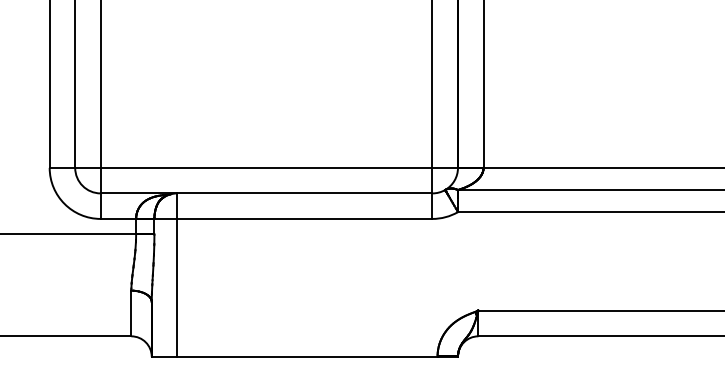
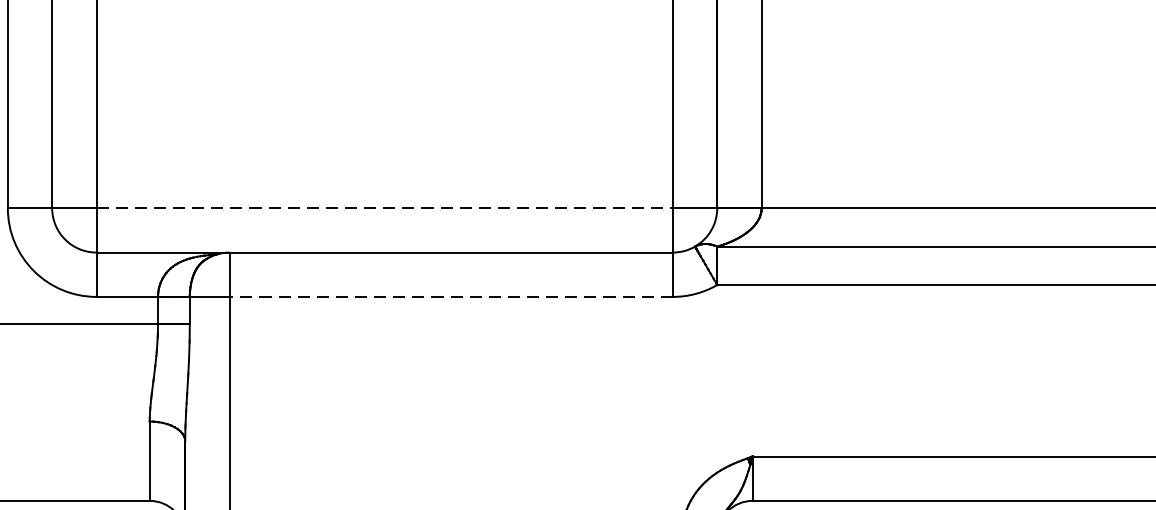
line: (266, 167) -> (384, 207), solid -> dashed
line: (304, 218) -> (450, 296), solid -> dashed

